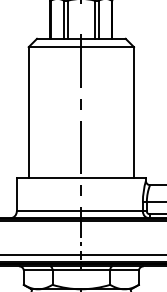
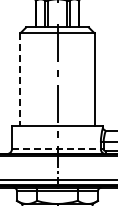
line: (28, 114) -> (20, 80), solid -> dashed
line: (79, 211) -> (56, 149), solid -> dashed

